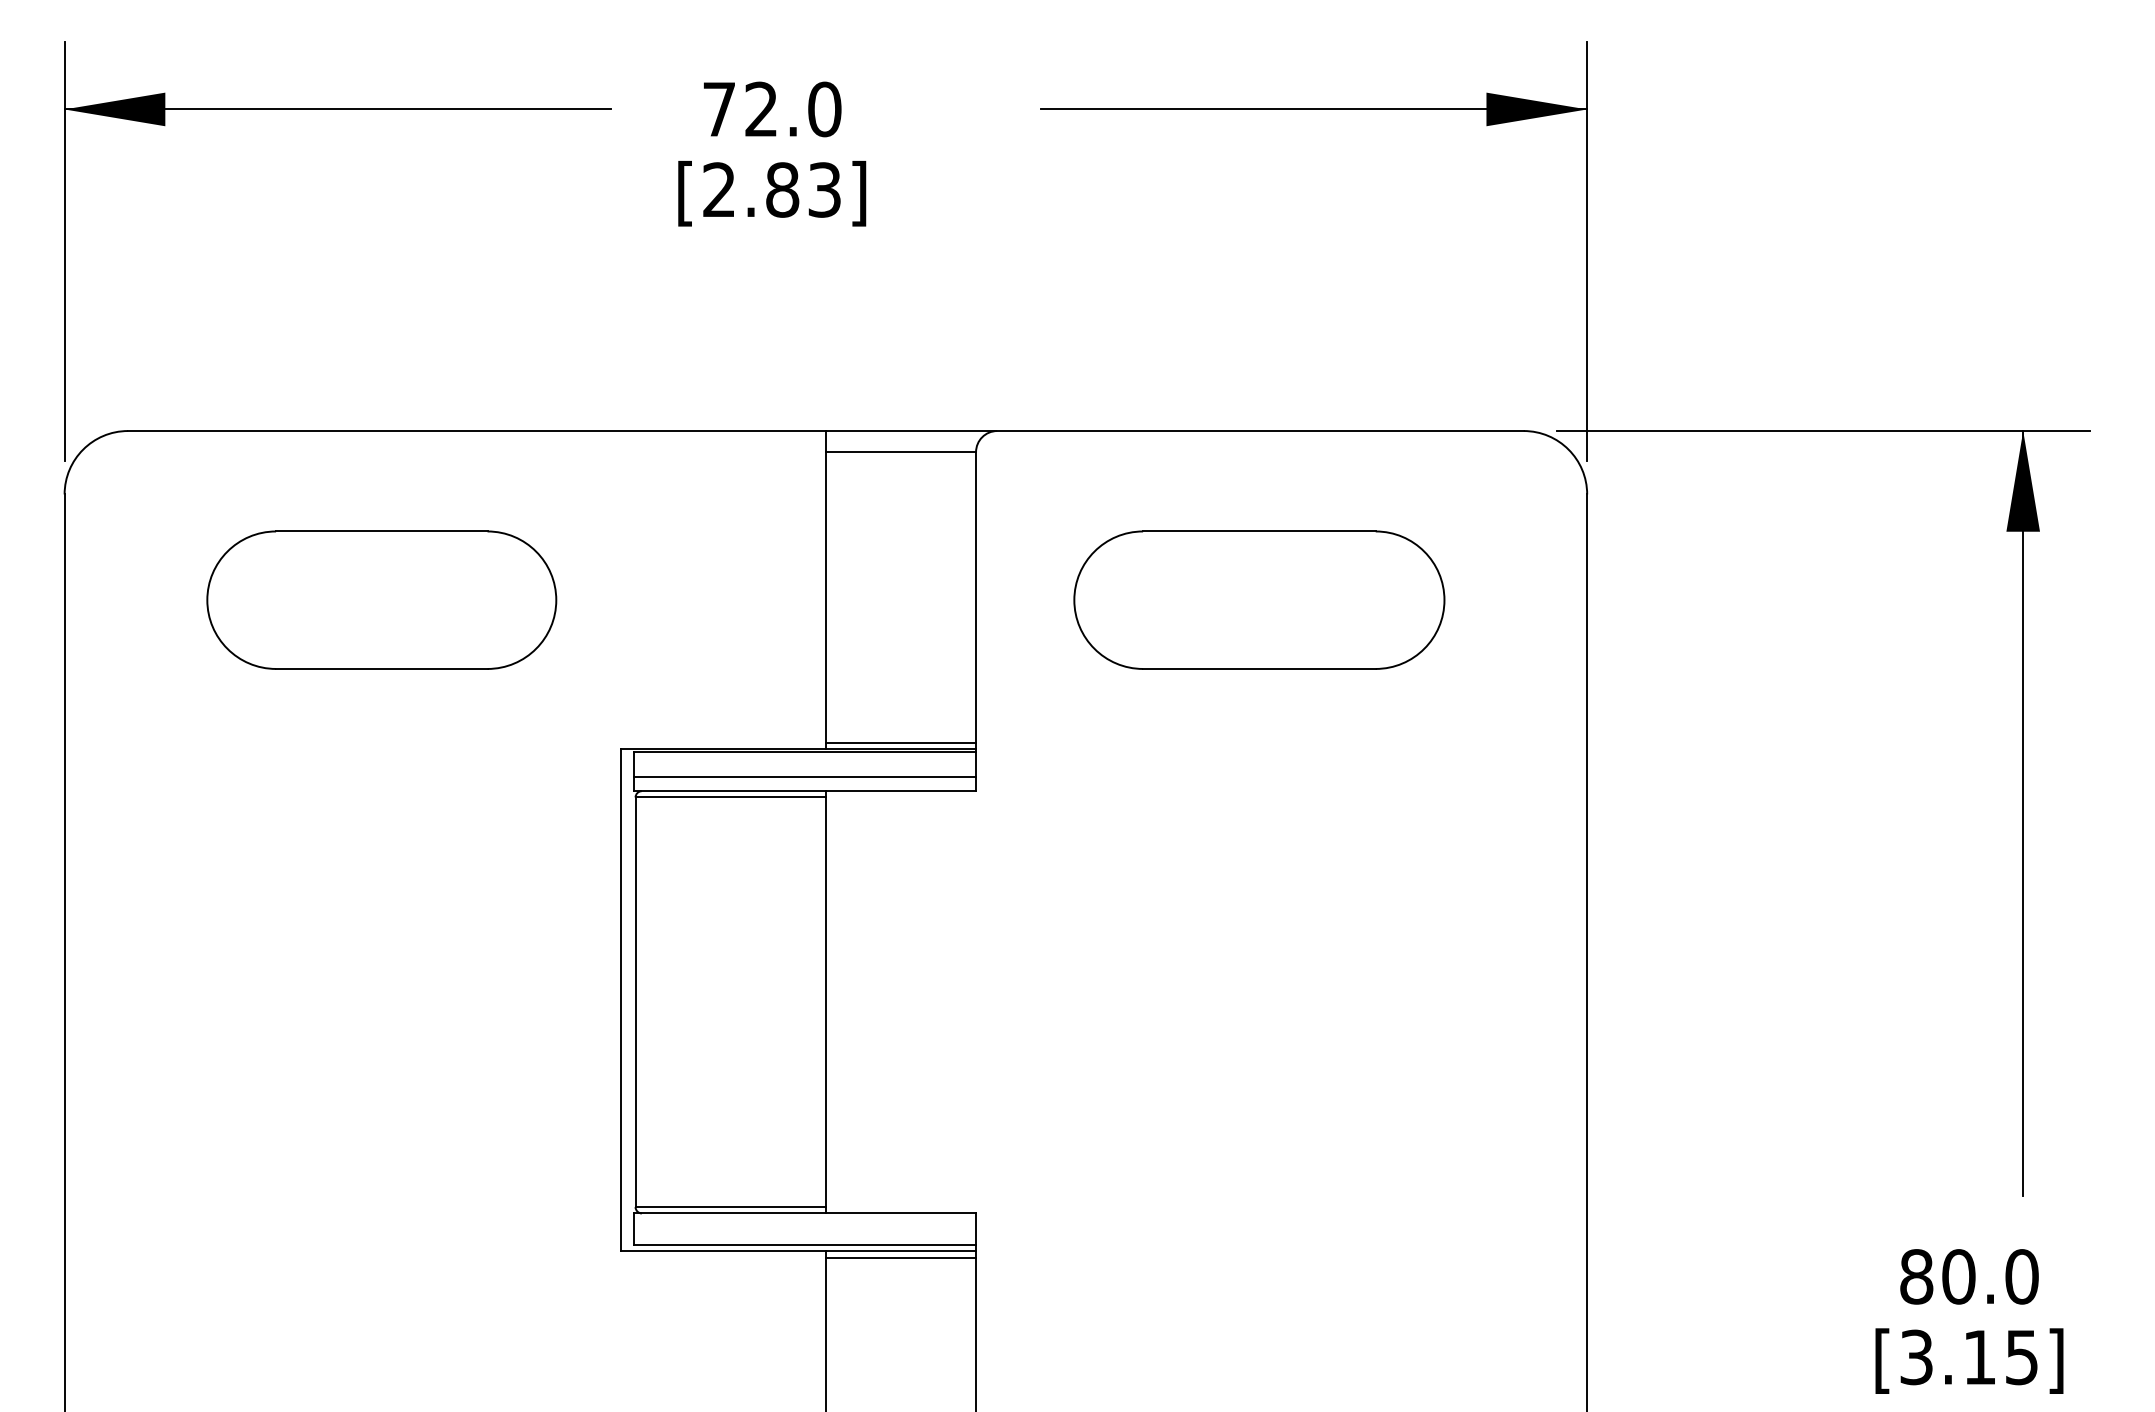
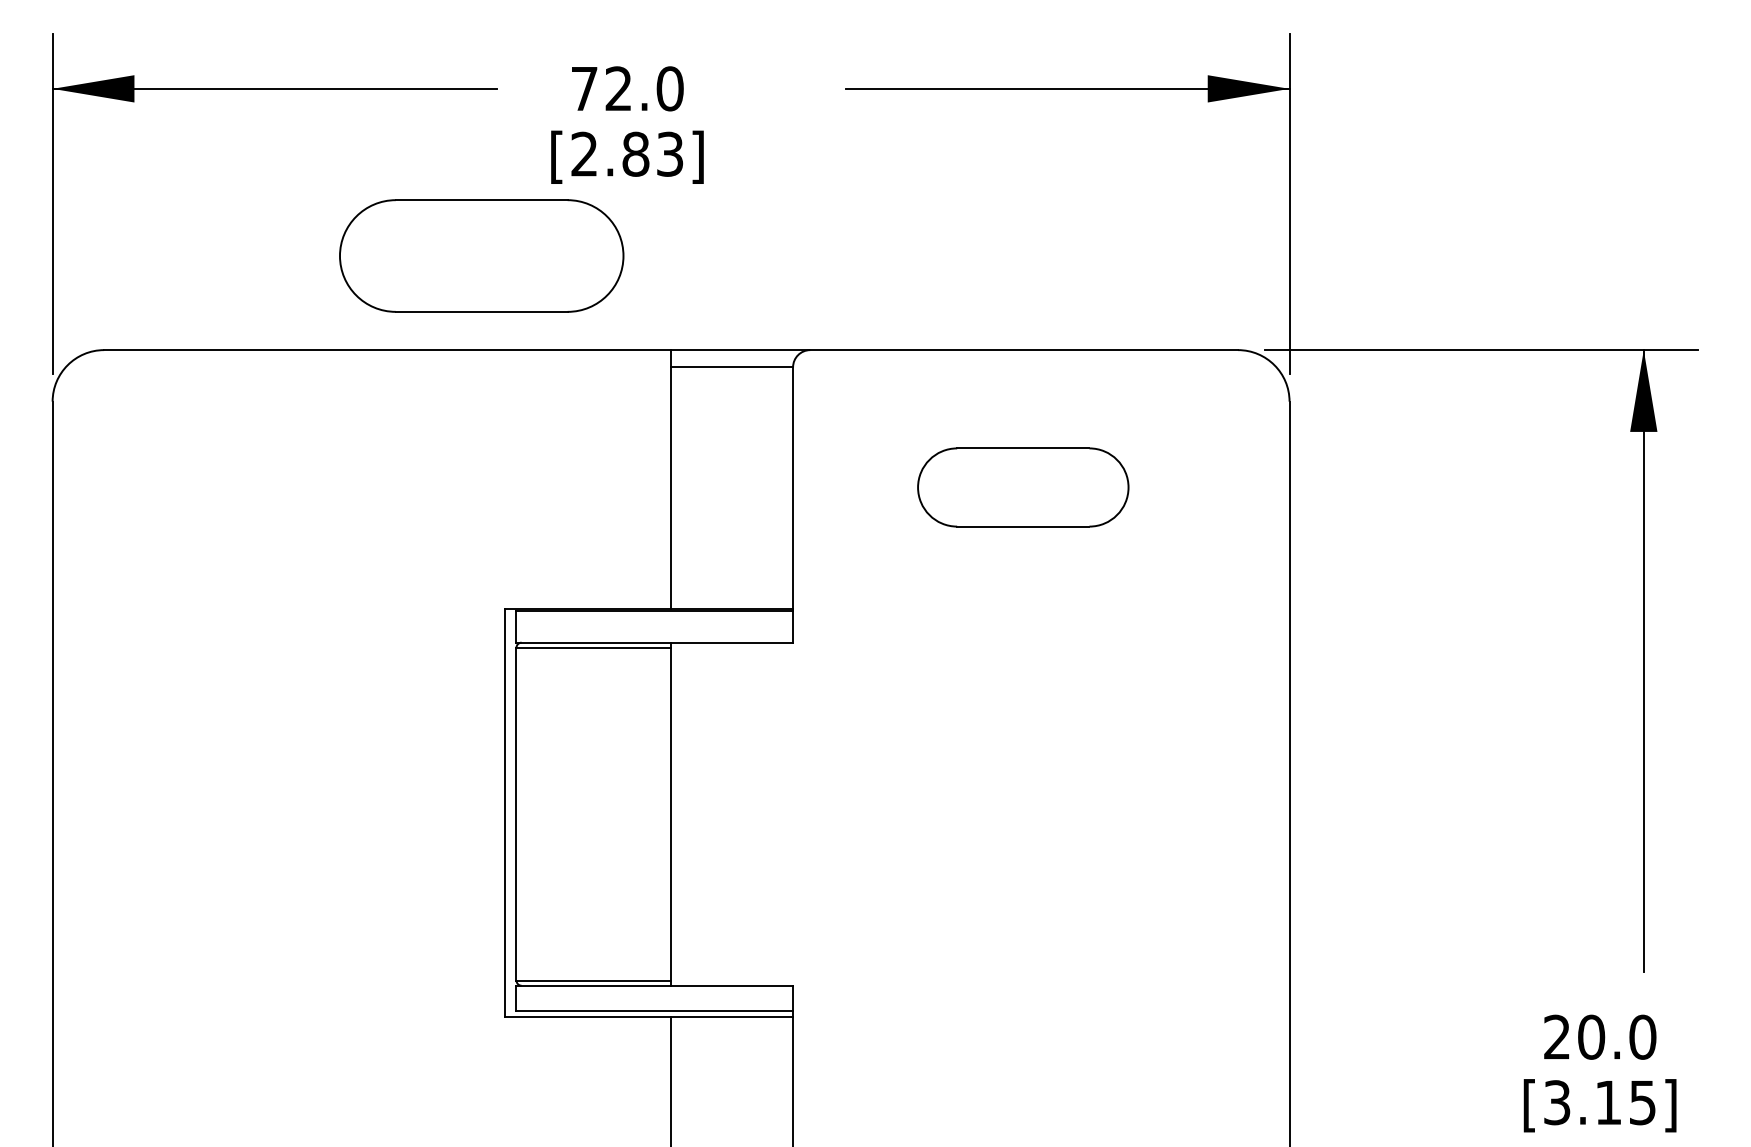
part: (381, 599) -> (481, 255), moved
part: (1259, 599) -> (1023, 486), size x0.7
line: (900, 743) -> (731, 603), removed
line: (805, 776) -> (654, 630), removed
line: (900, 1257) -> (731, 1021), removed
text: (1916, 1276) -> (1557, 1036), 80.0 -> 20.0

